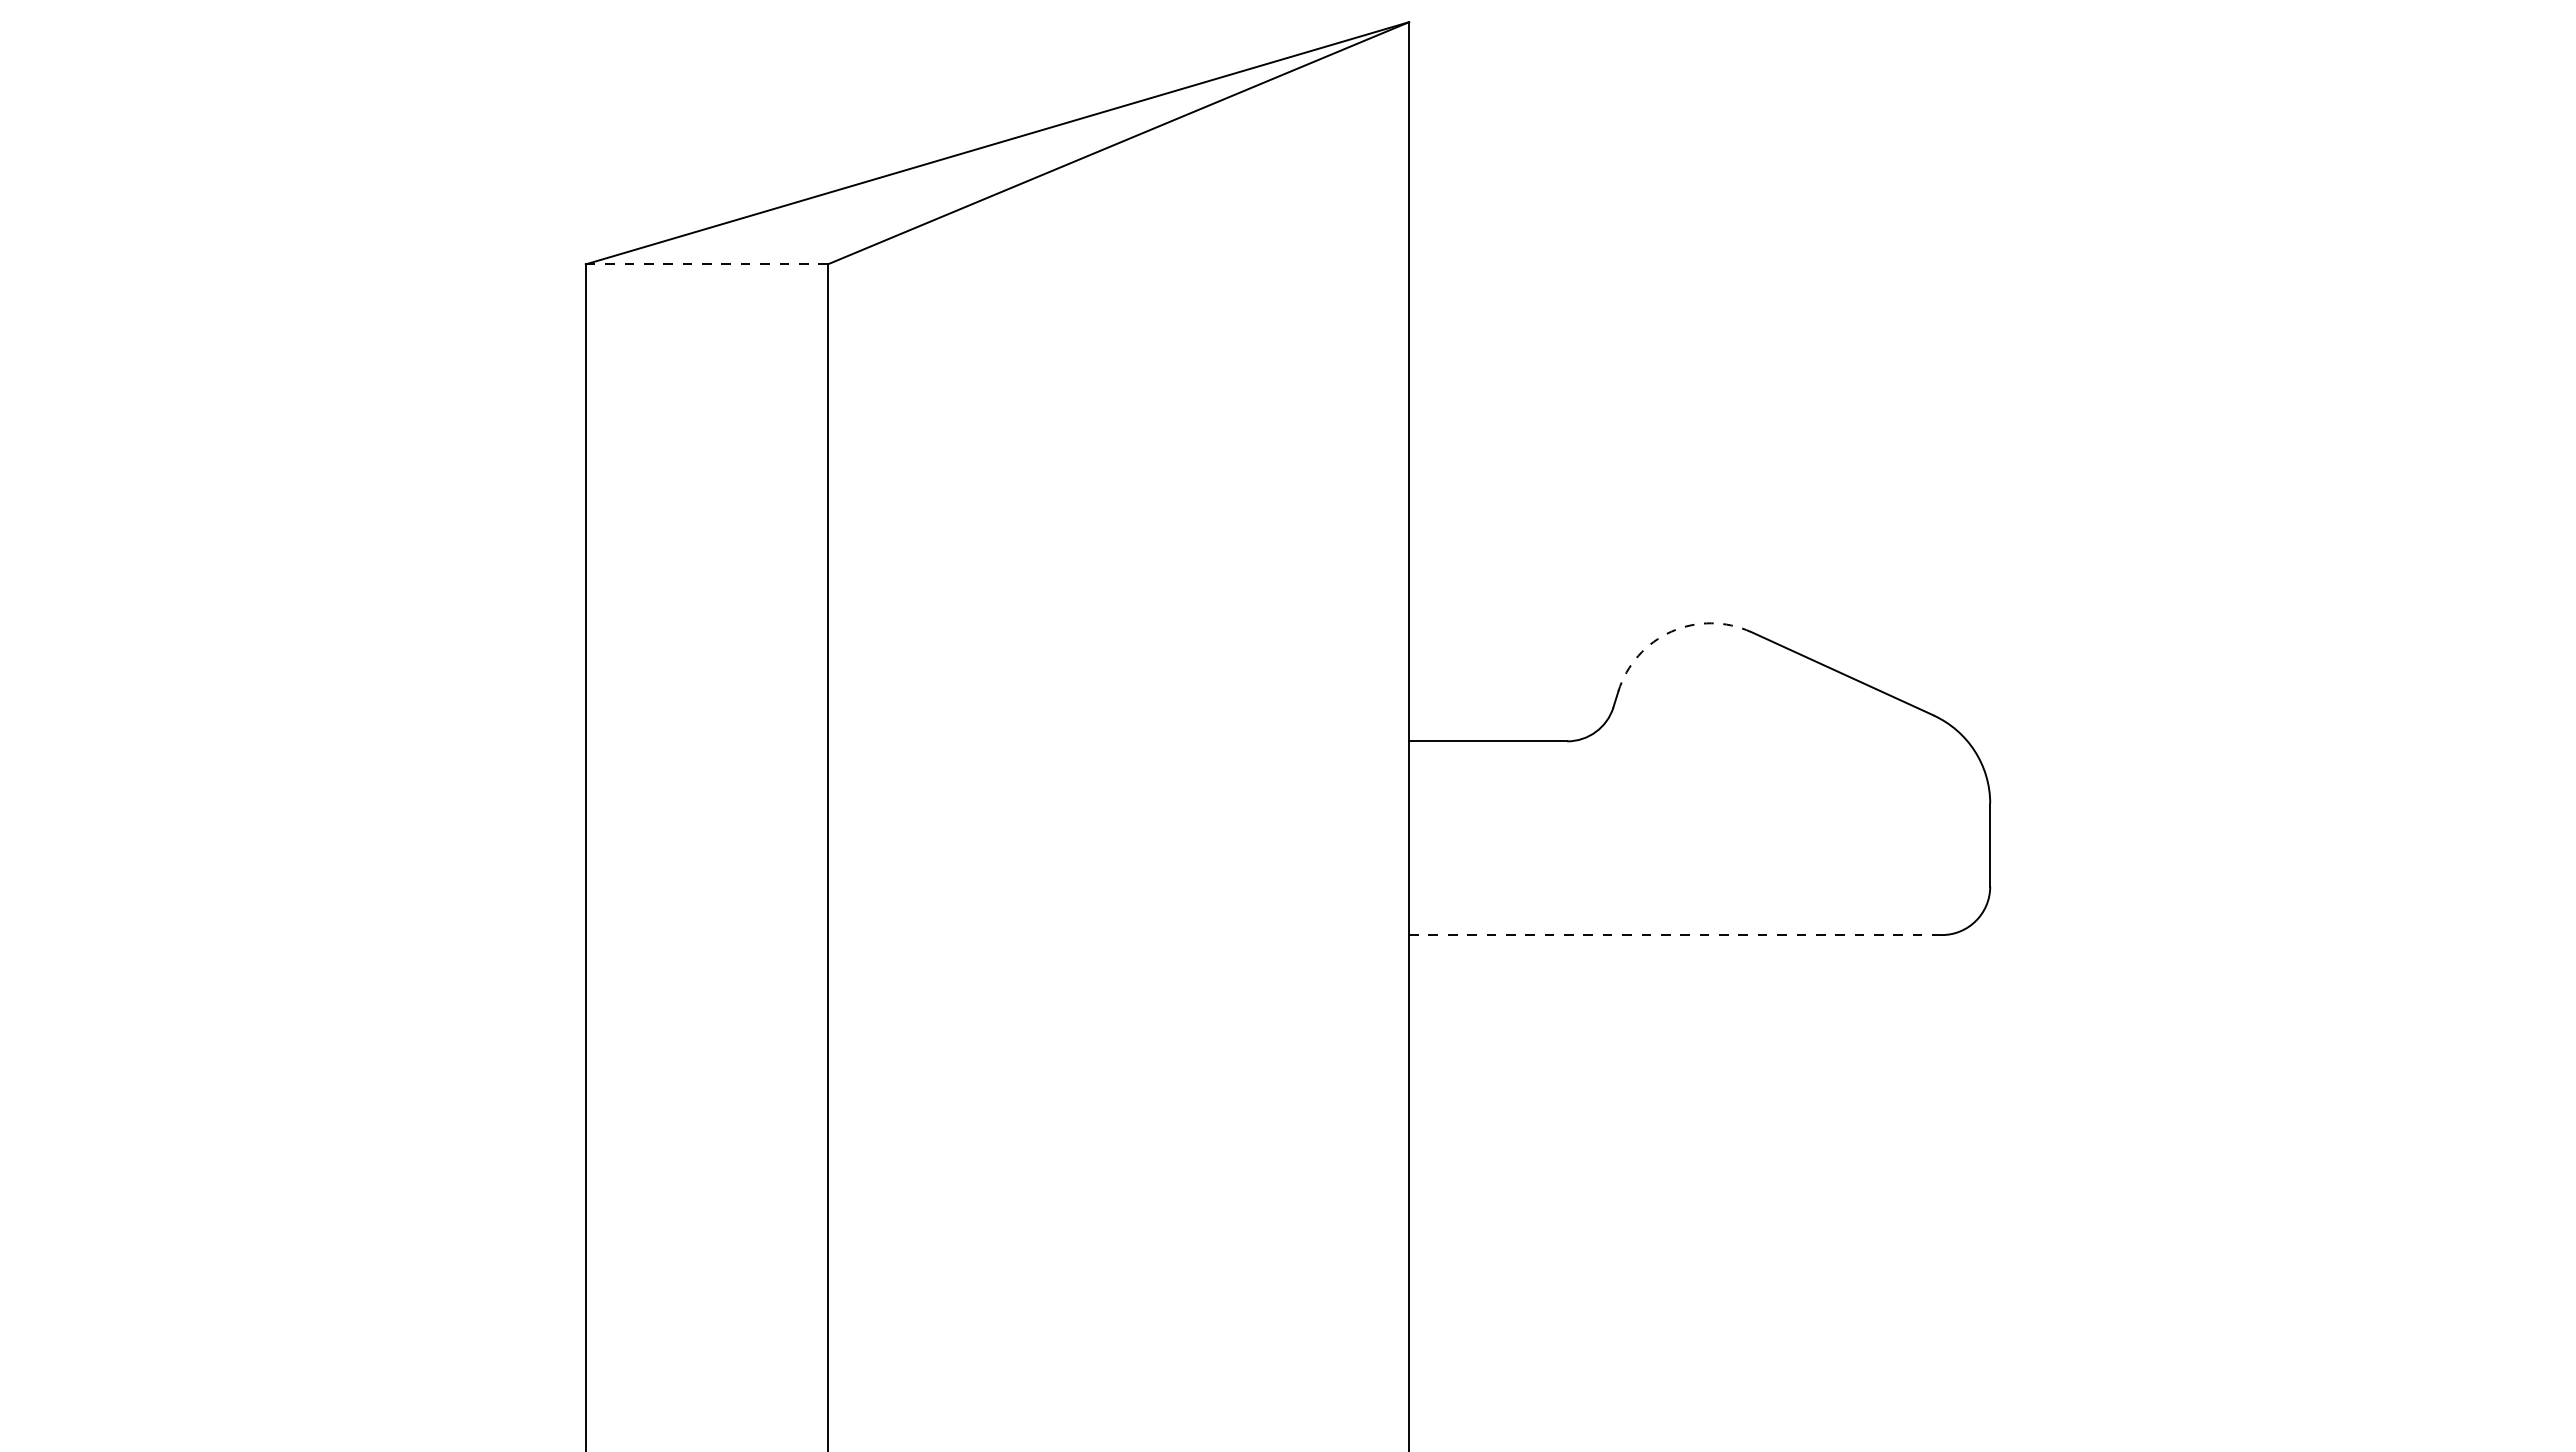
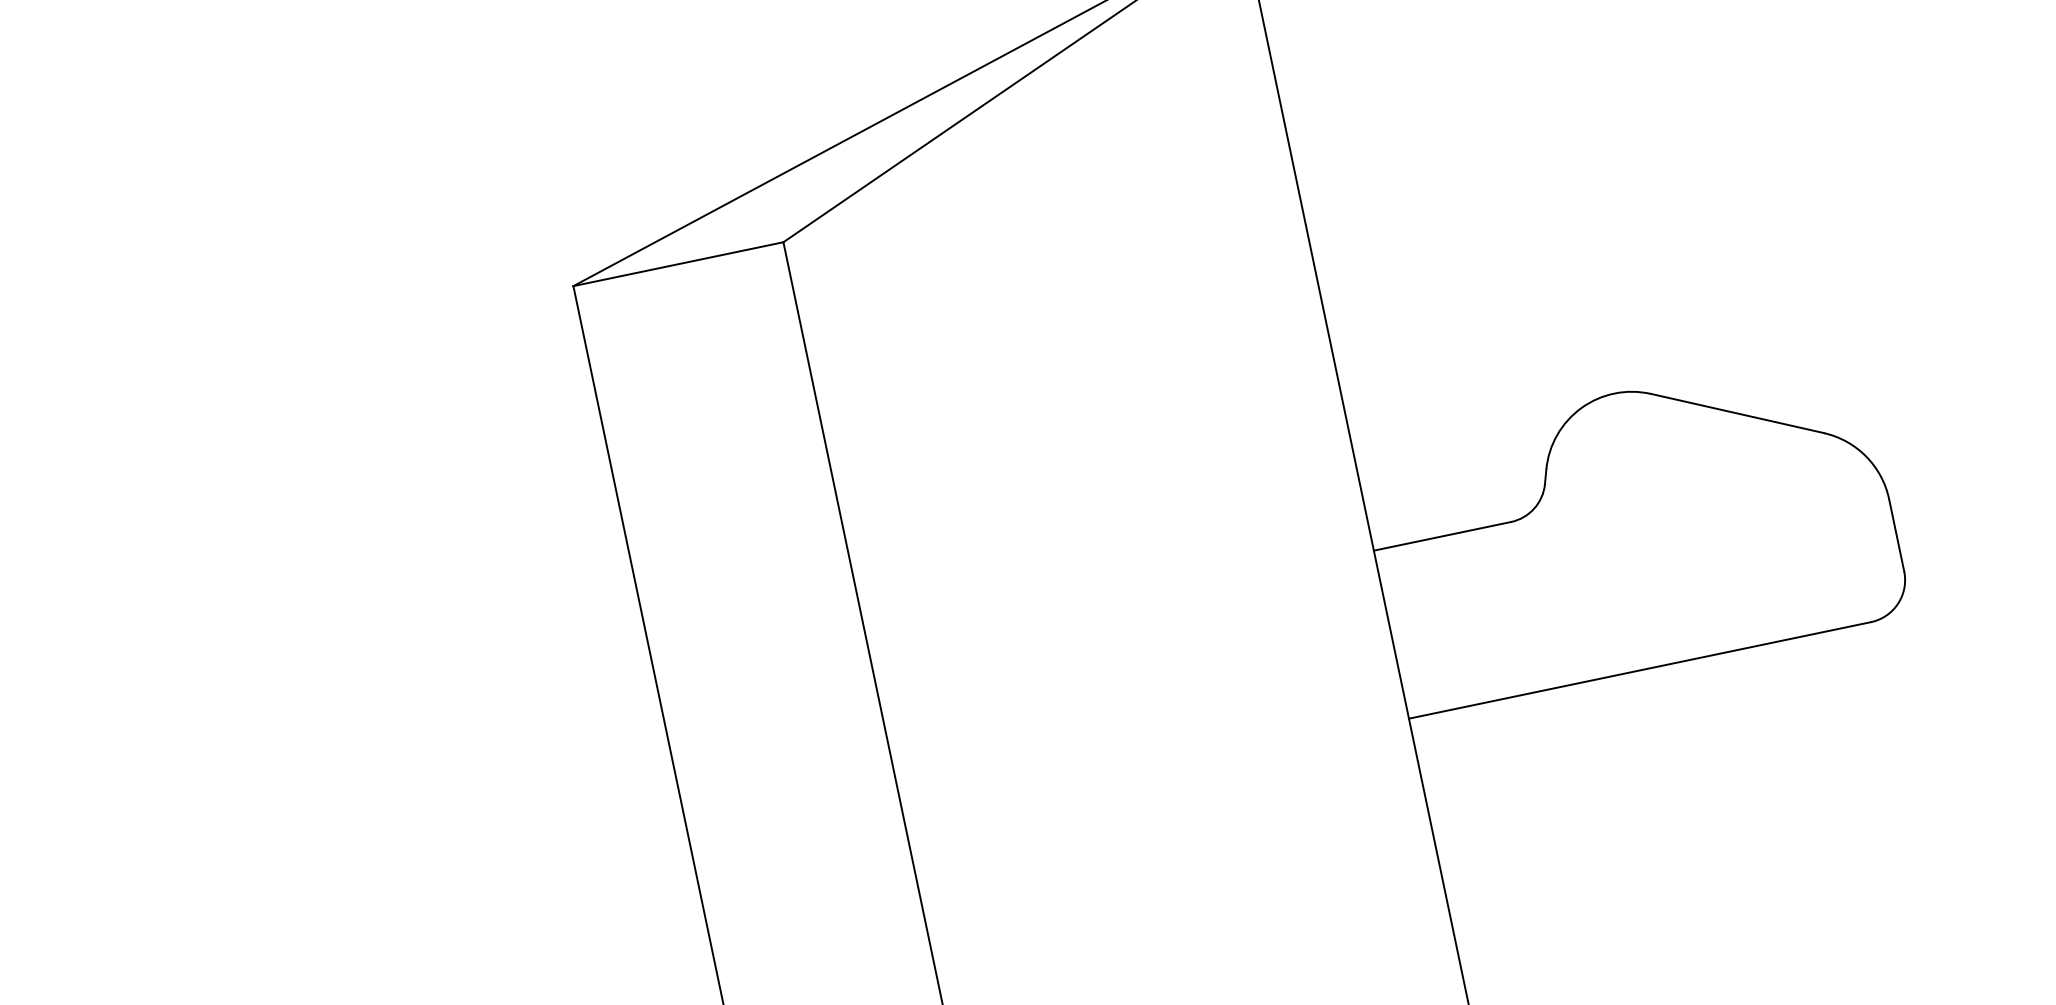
line: (707, 264) -> (679, 264), dashed -> solid
arc: (1671, 631) -> (1581, 407), dashed -> solid
line: (1675, 935) -> (1640, 670), dashed -> solid

